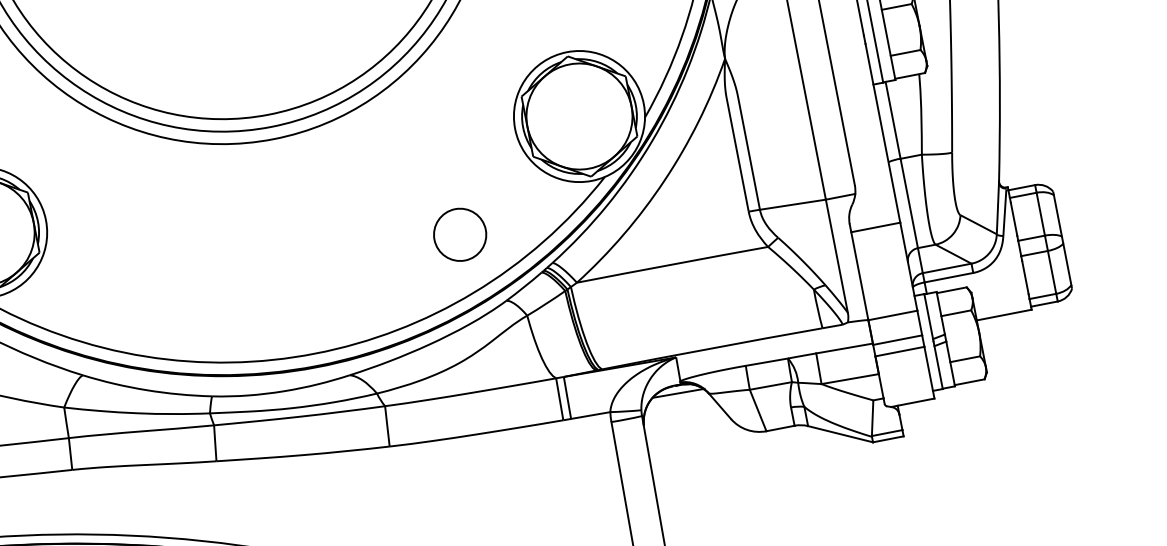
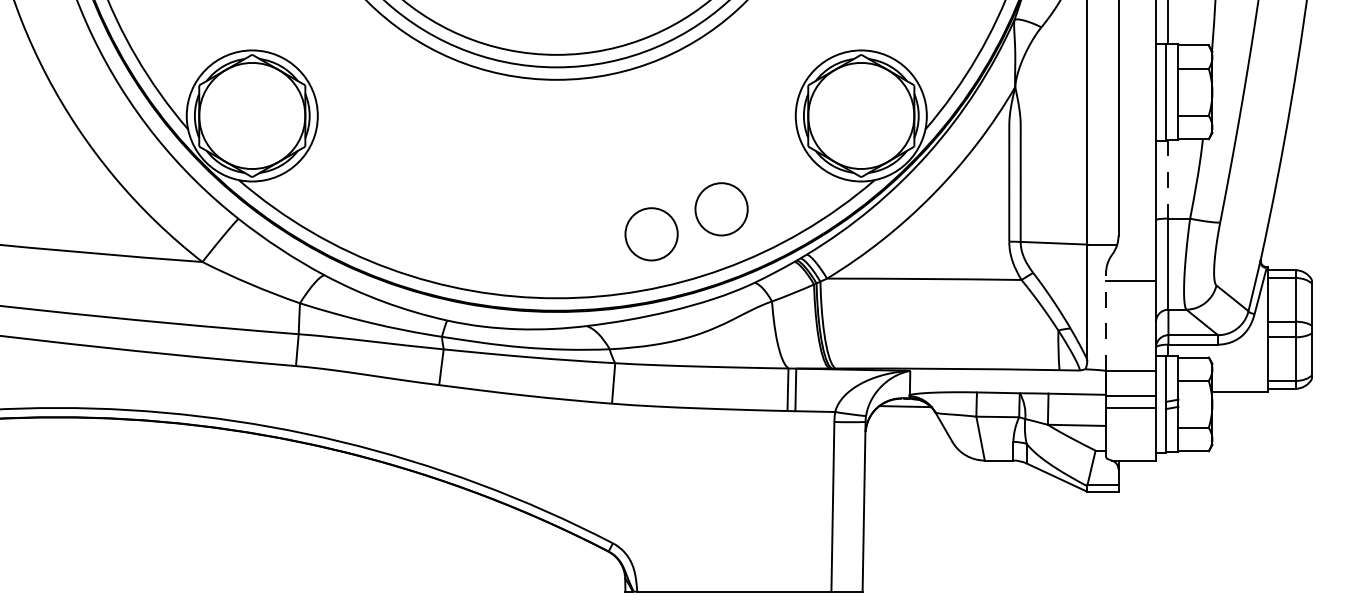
line: (893, 121) -> (1168, 180), solid -> dashed
circle: (396, 272) -> (651, 234), added
line: (859, 272) -> (1106, 322), solid -> dashed

